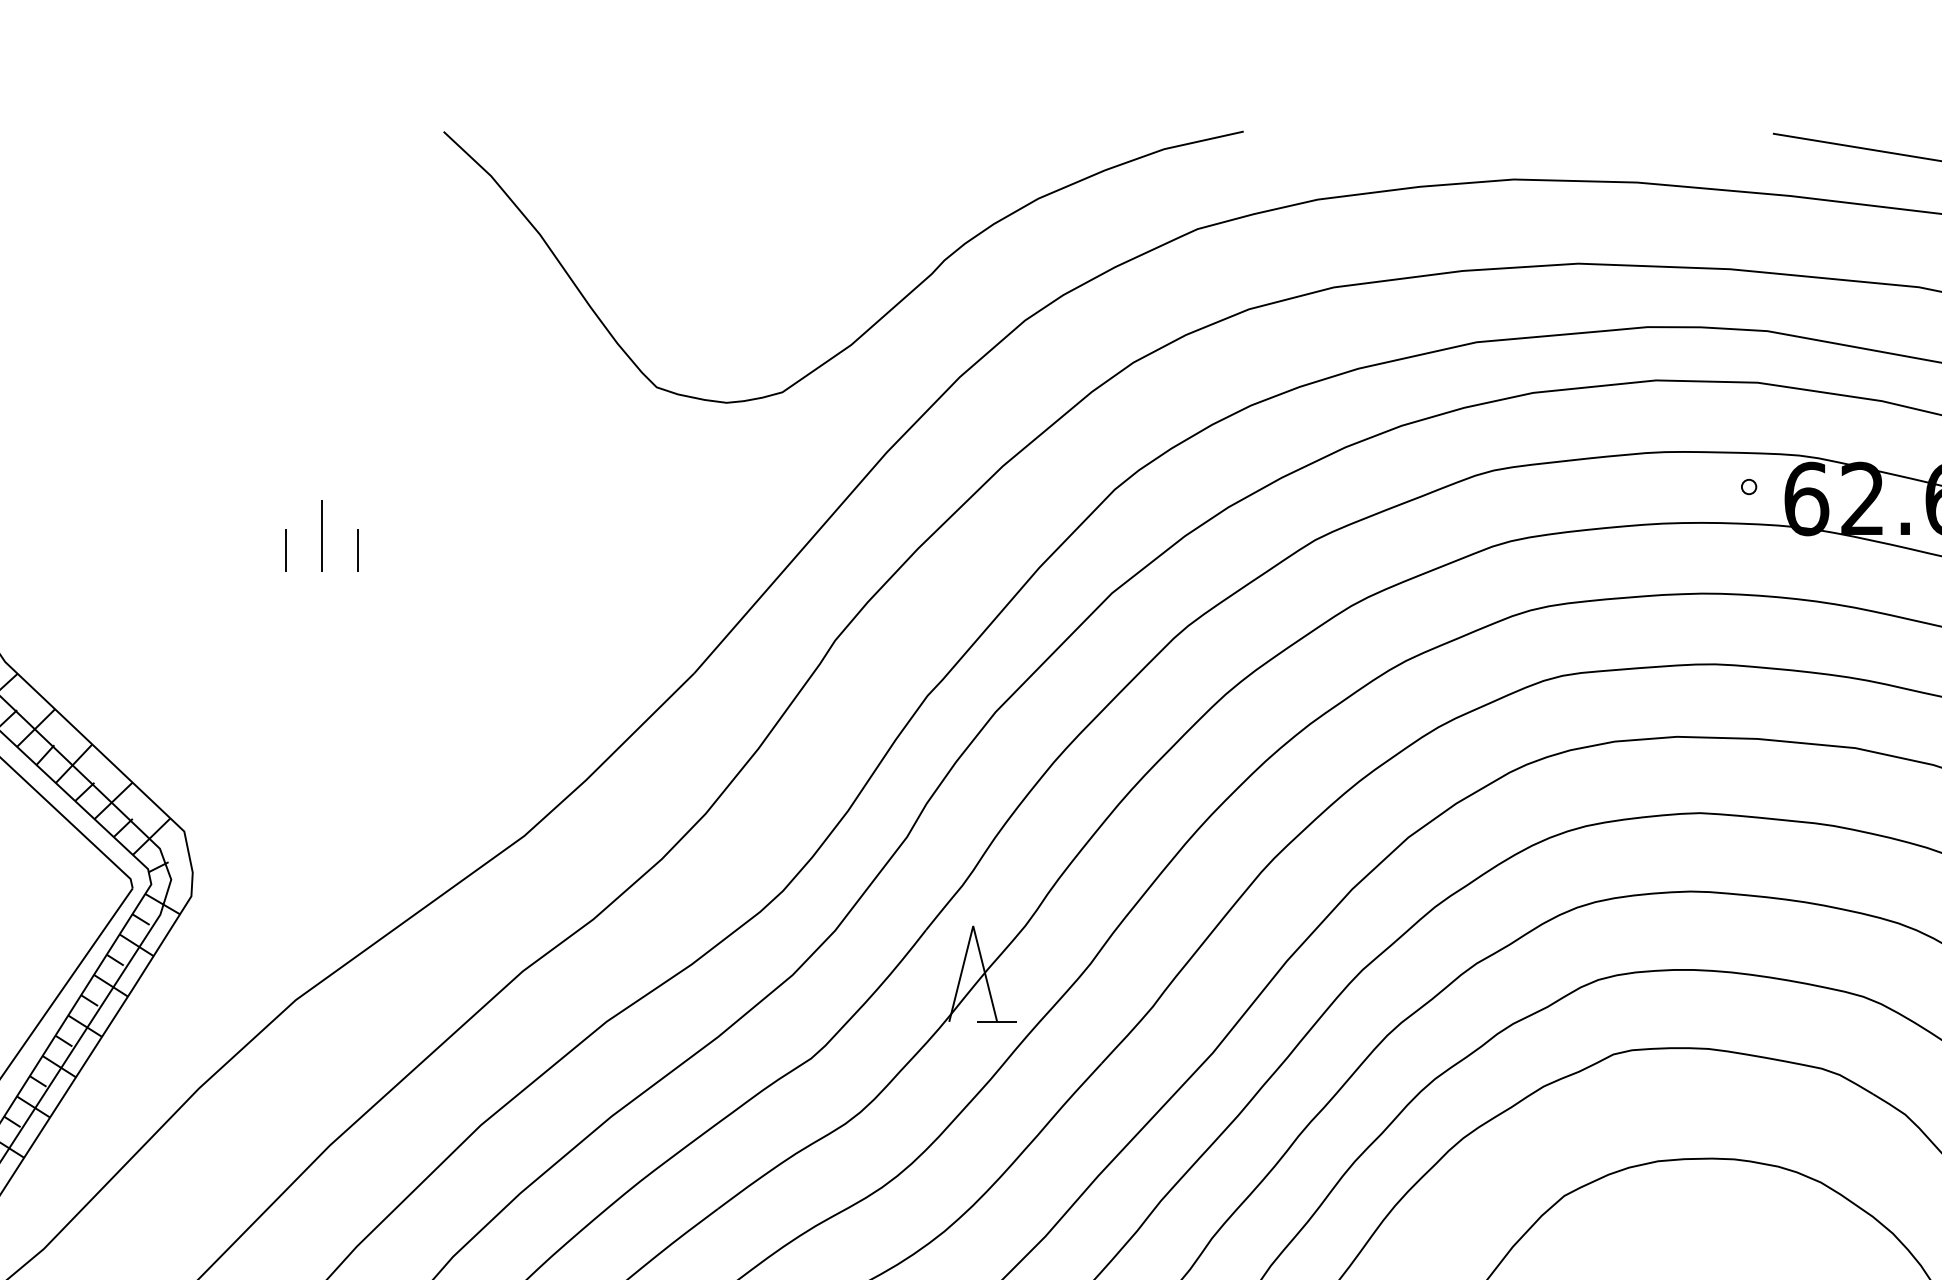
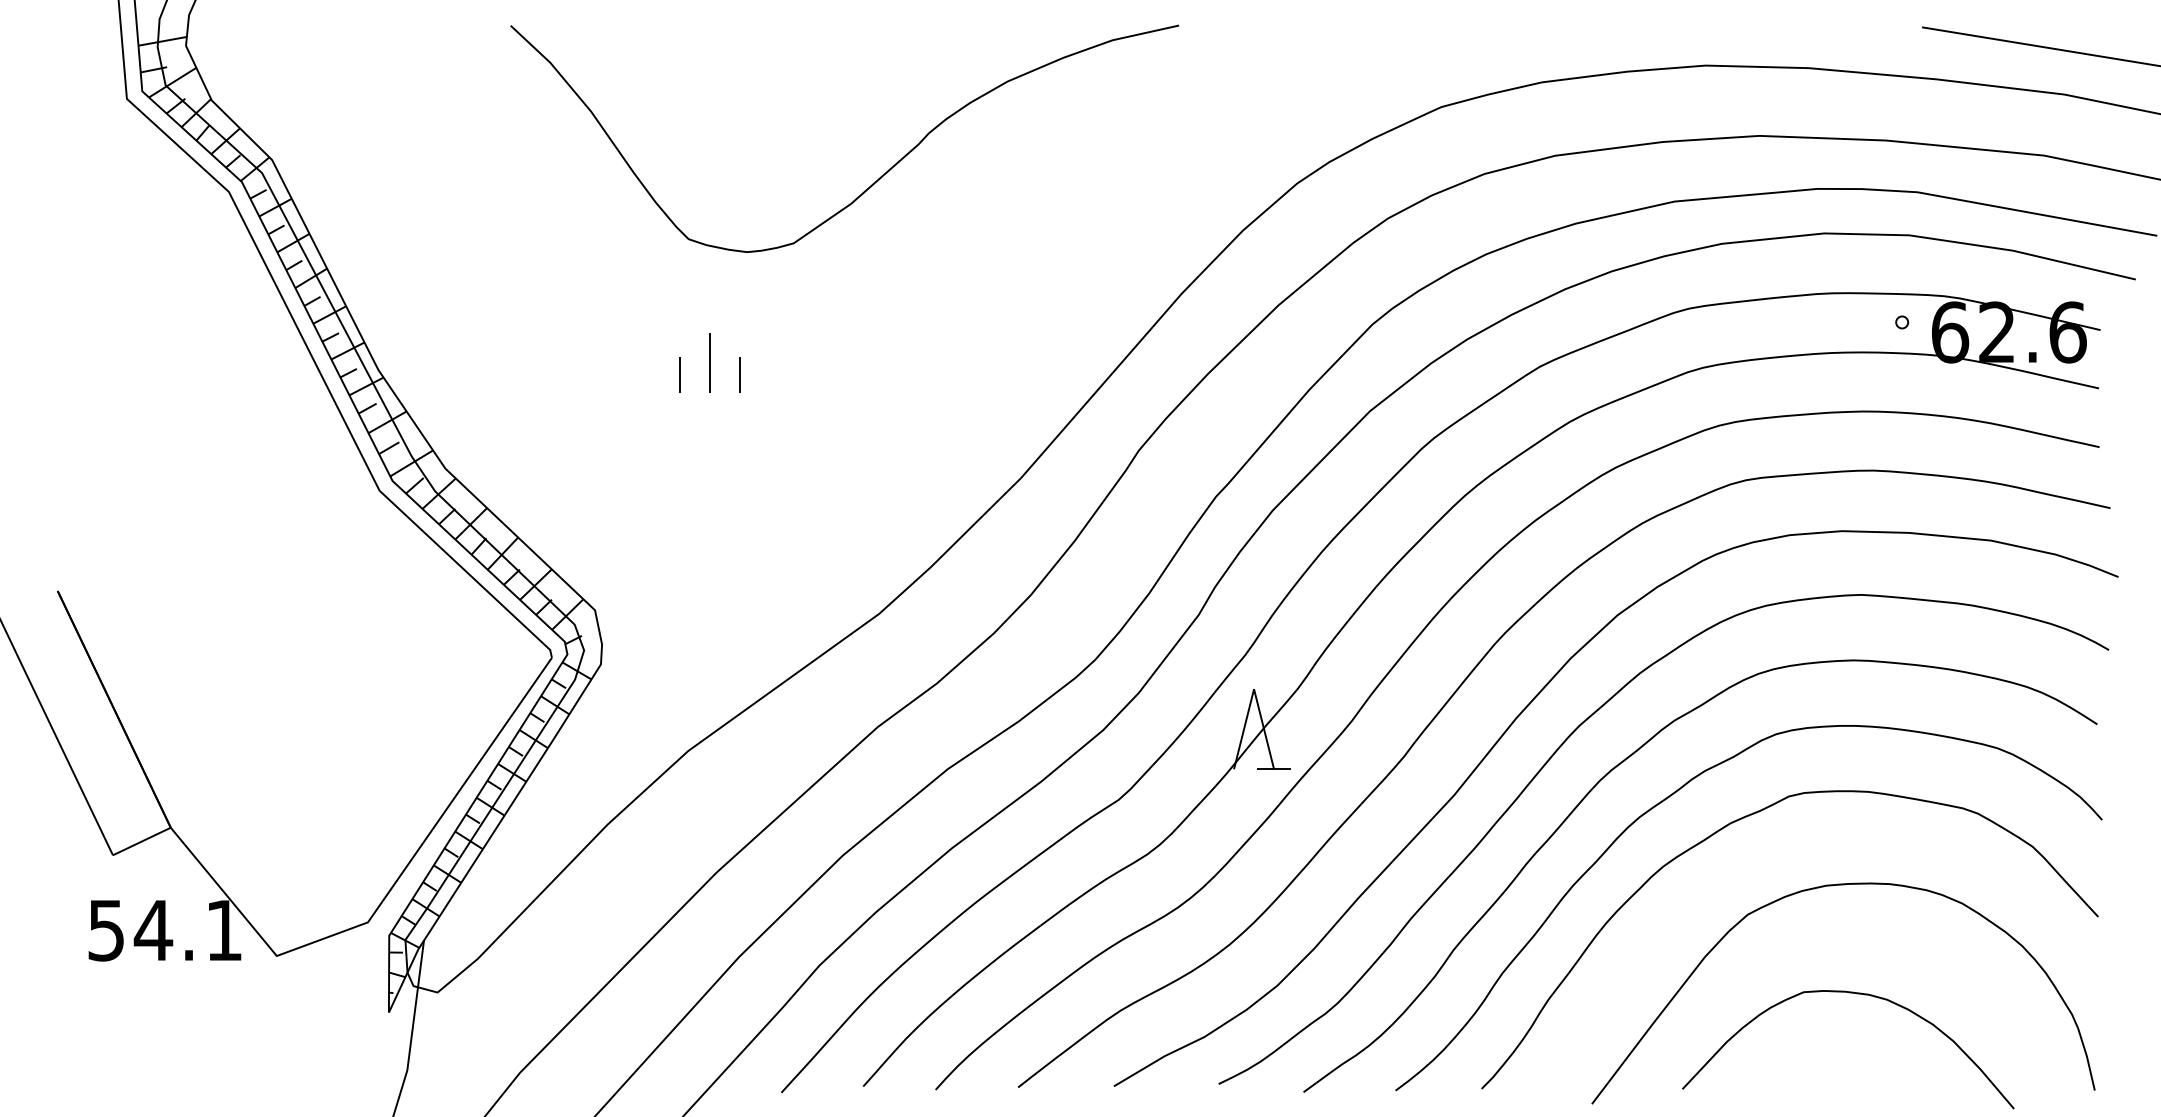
curve: (887, 311) -> (881, 175), moved

